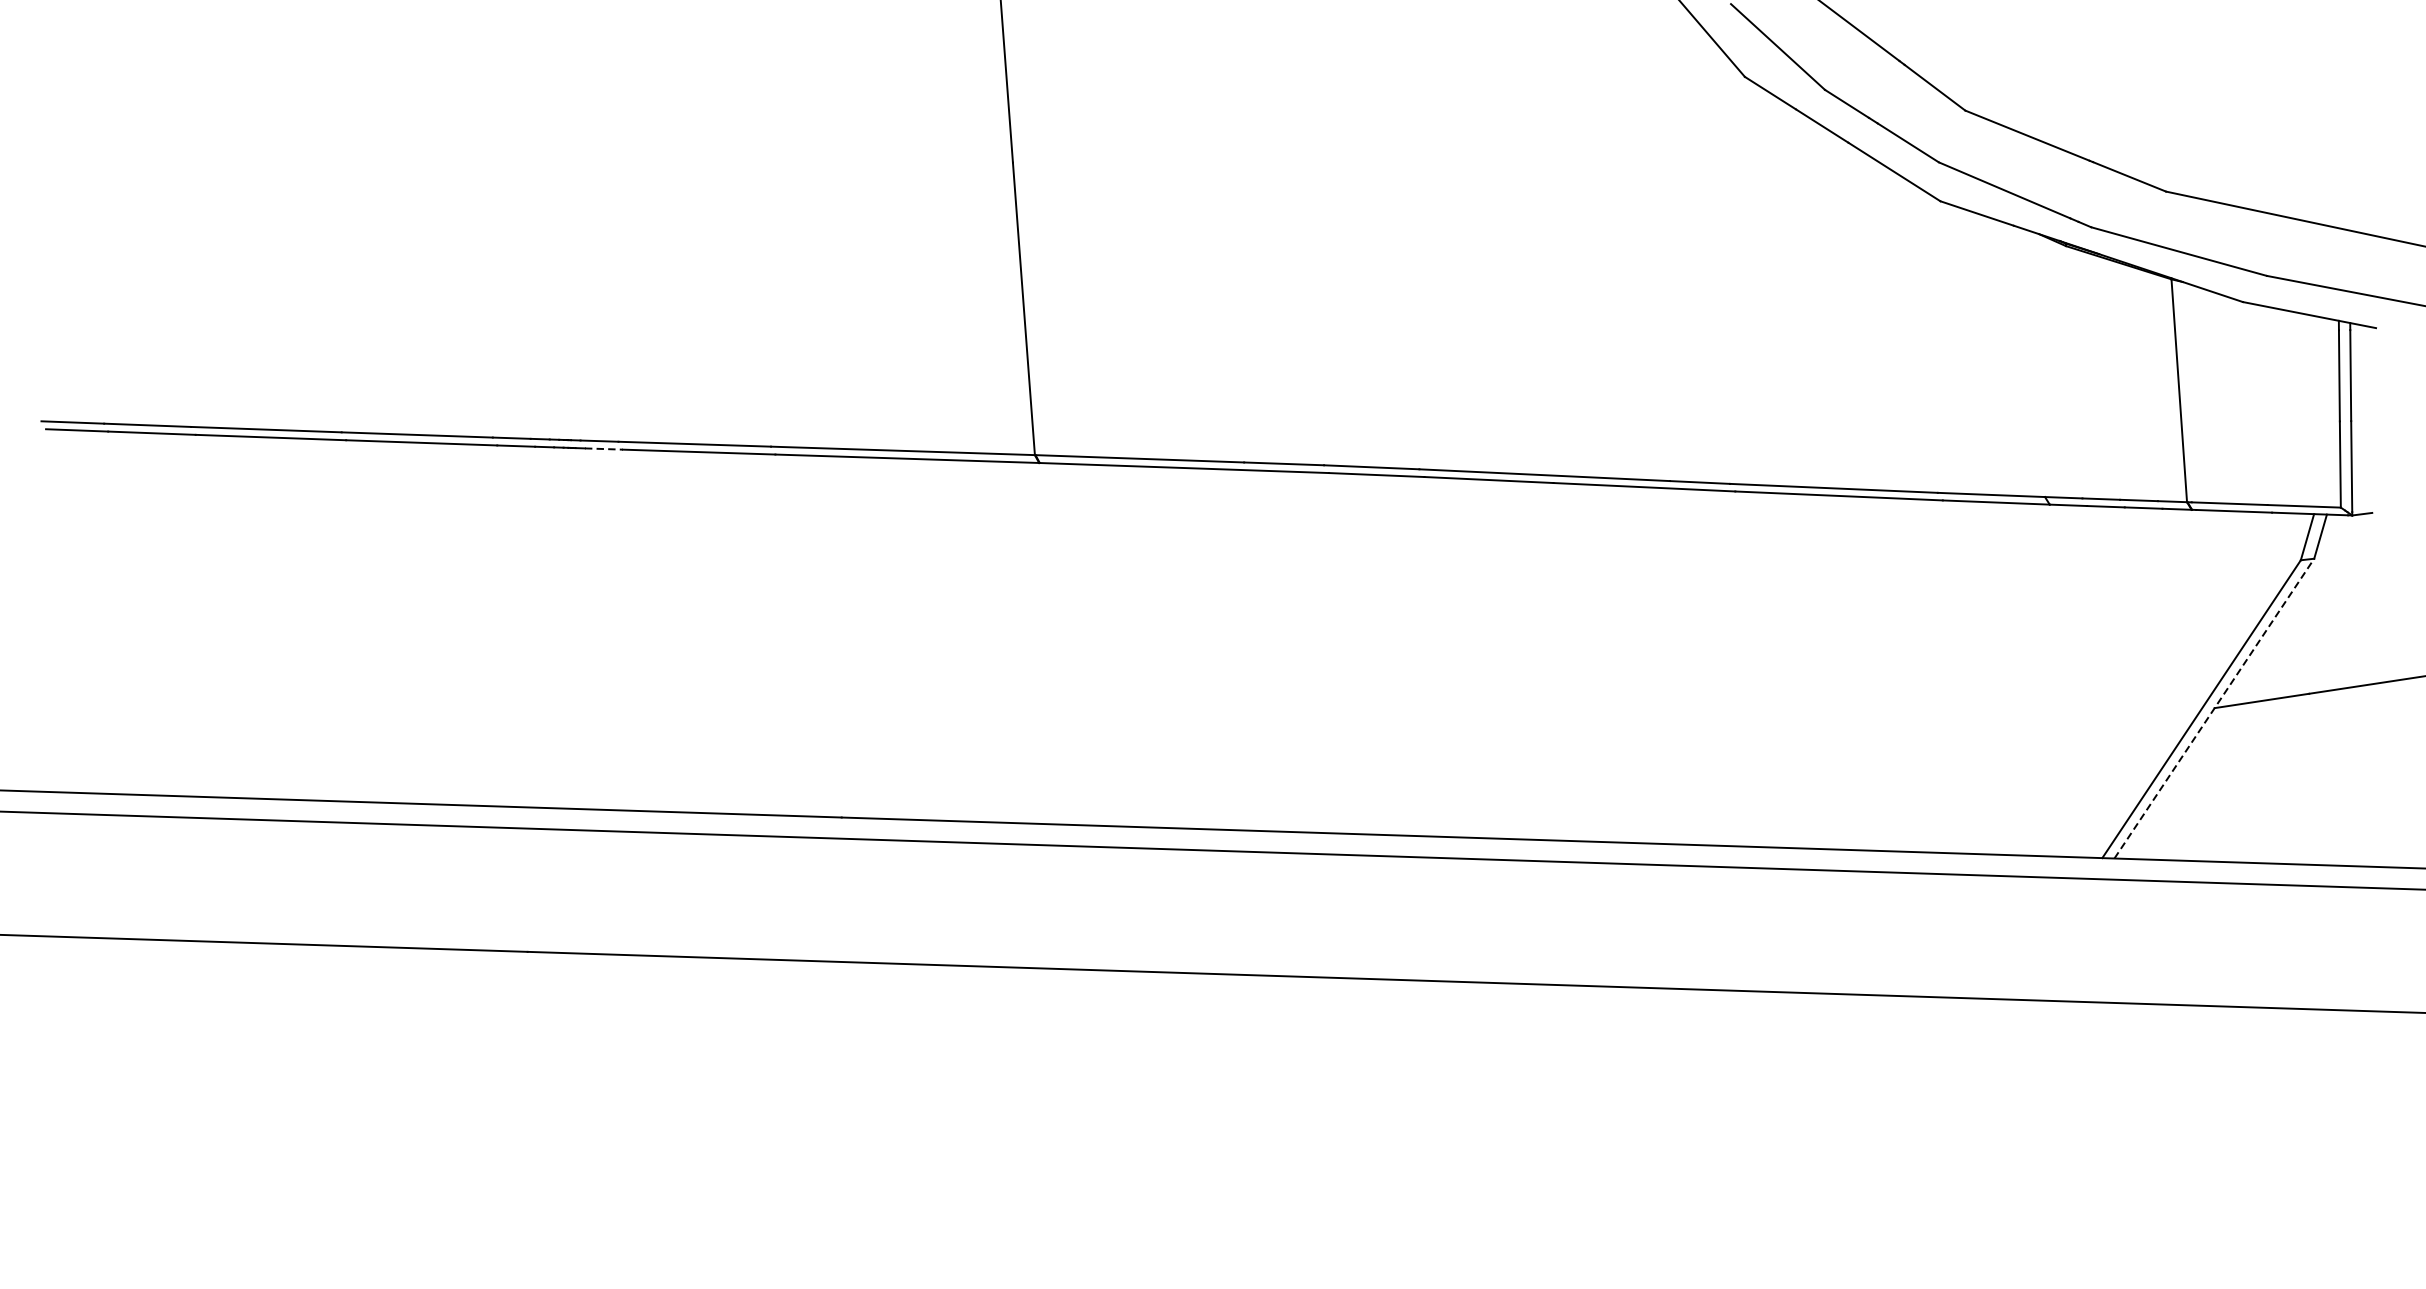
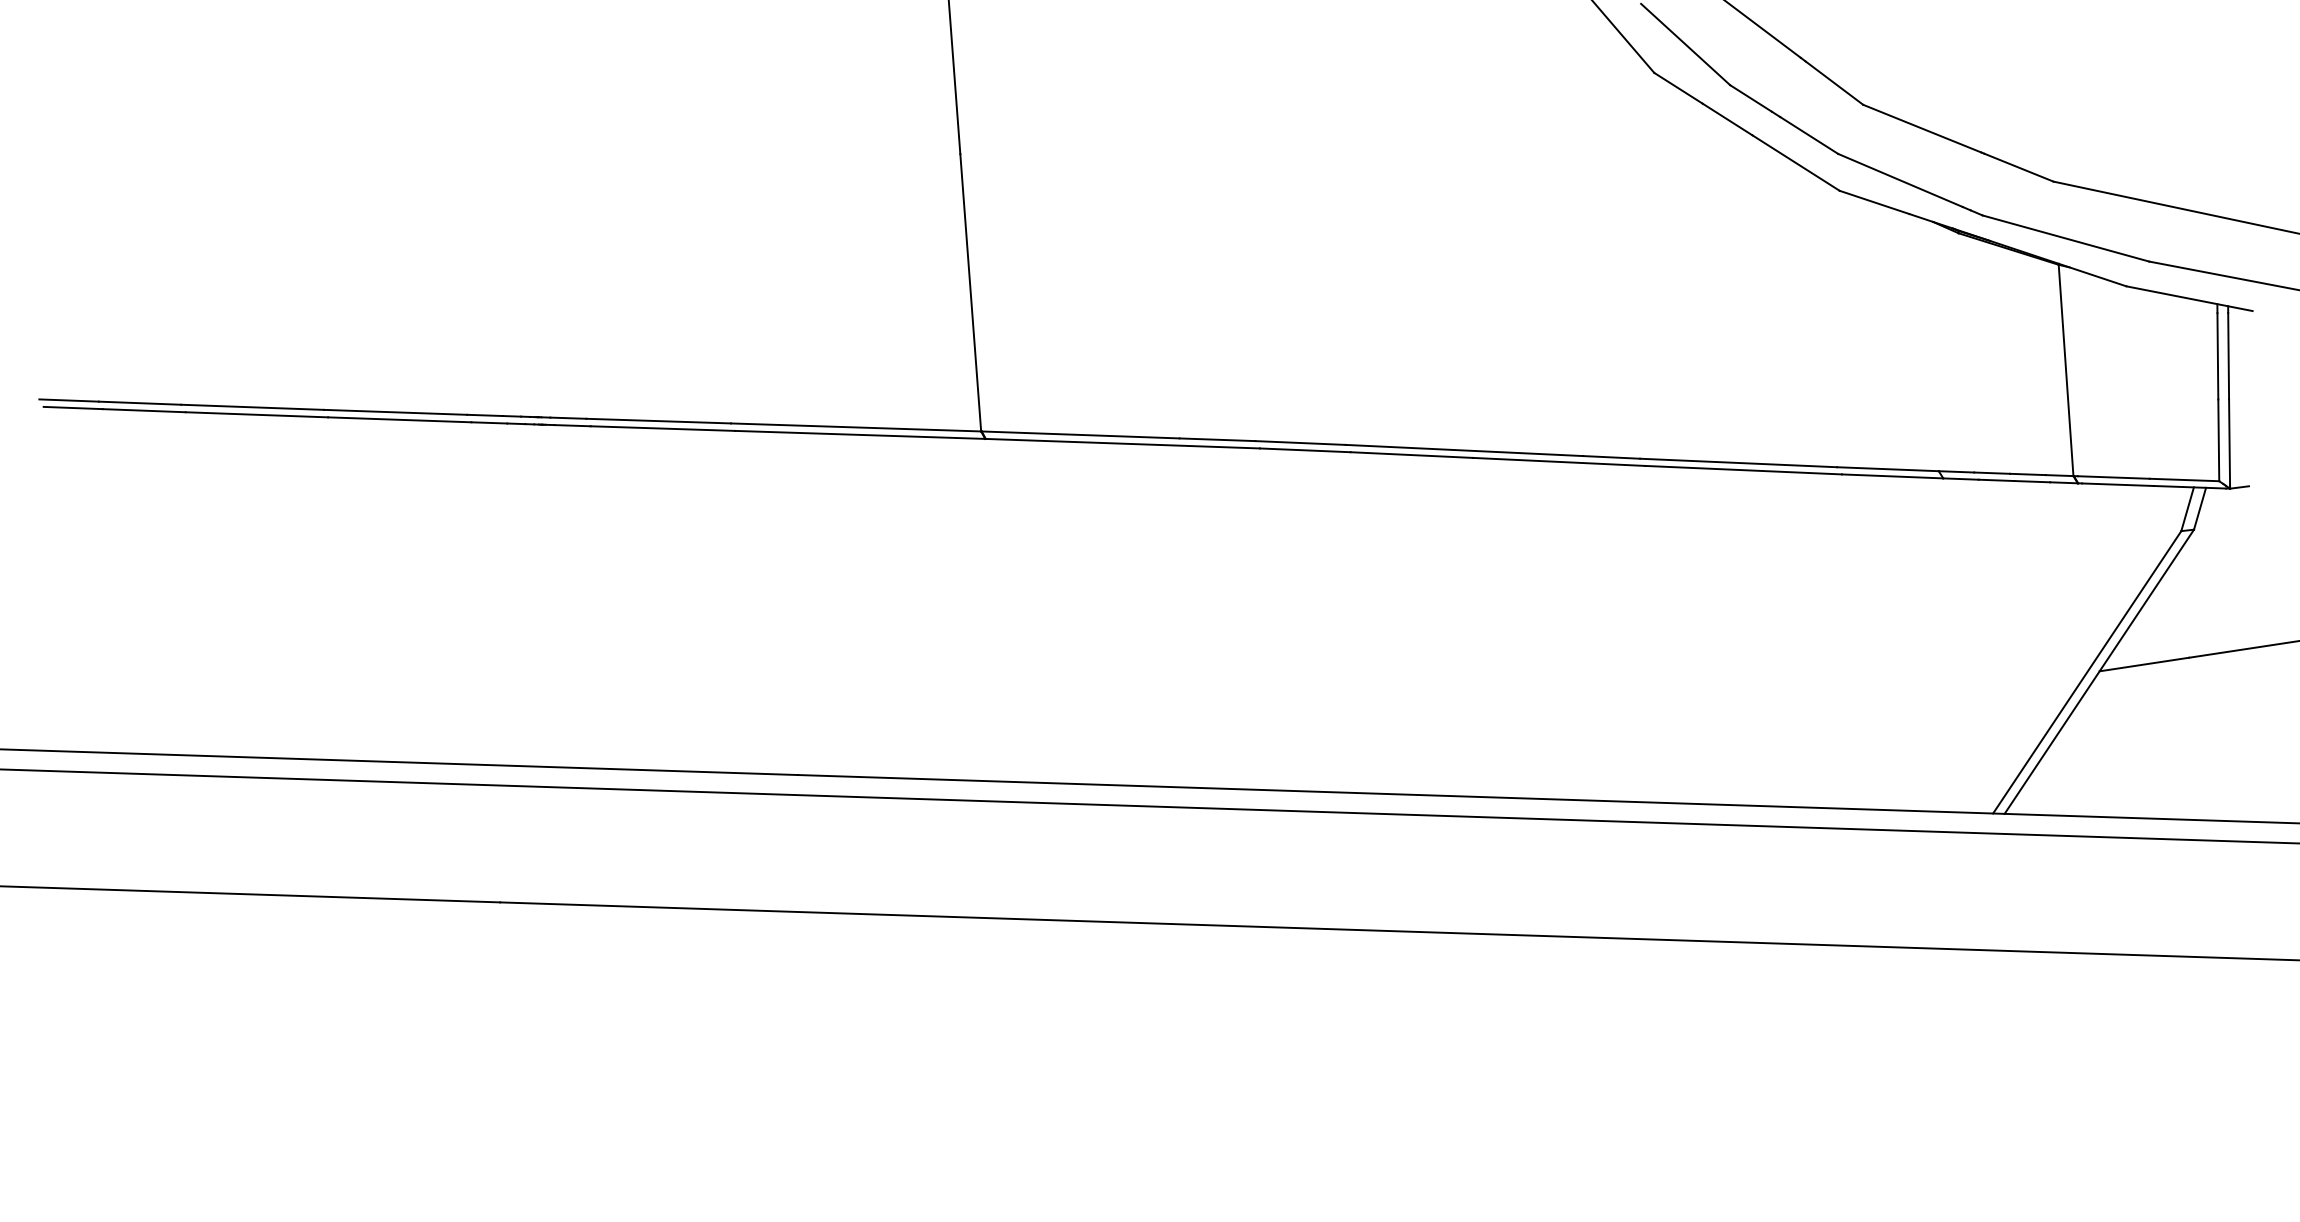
line: (604, 448) -> (573, 425), dashed -> solid
line: (2214, 708) -> (2099, 671), dashed -> solid

